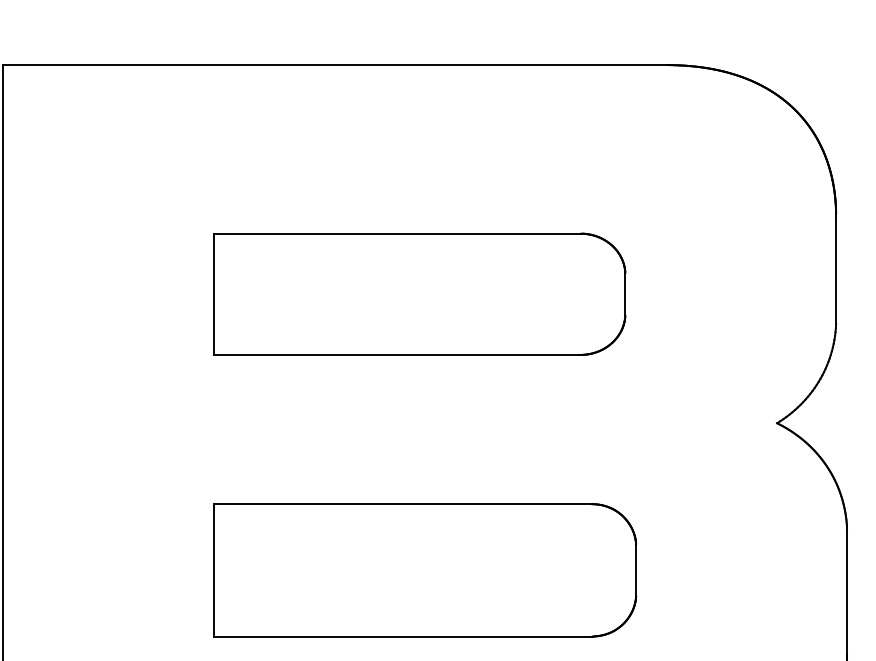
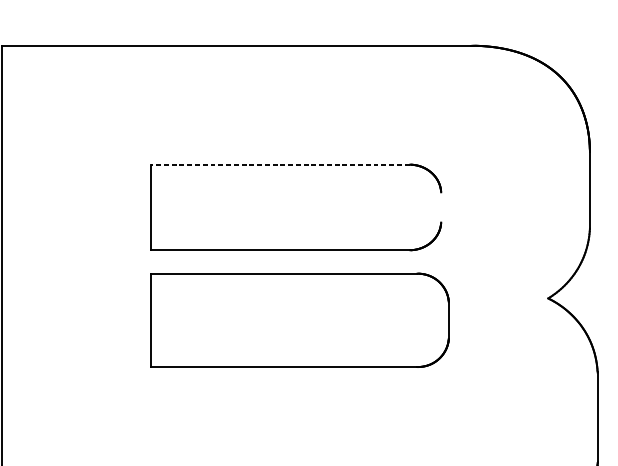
line: (396, 233) -> (279, 164), solid -> dashed
line: (625, 293) -> (441, 206), removed
part: (425, 570) -> (300, 320), moved

